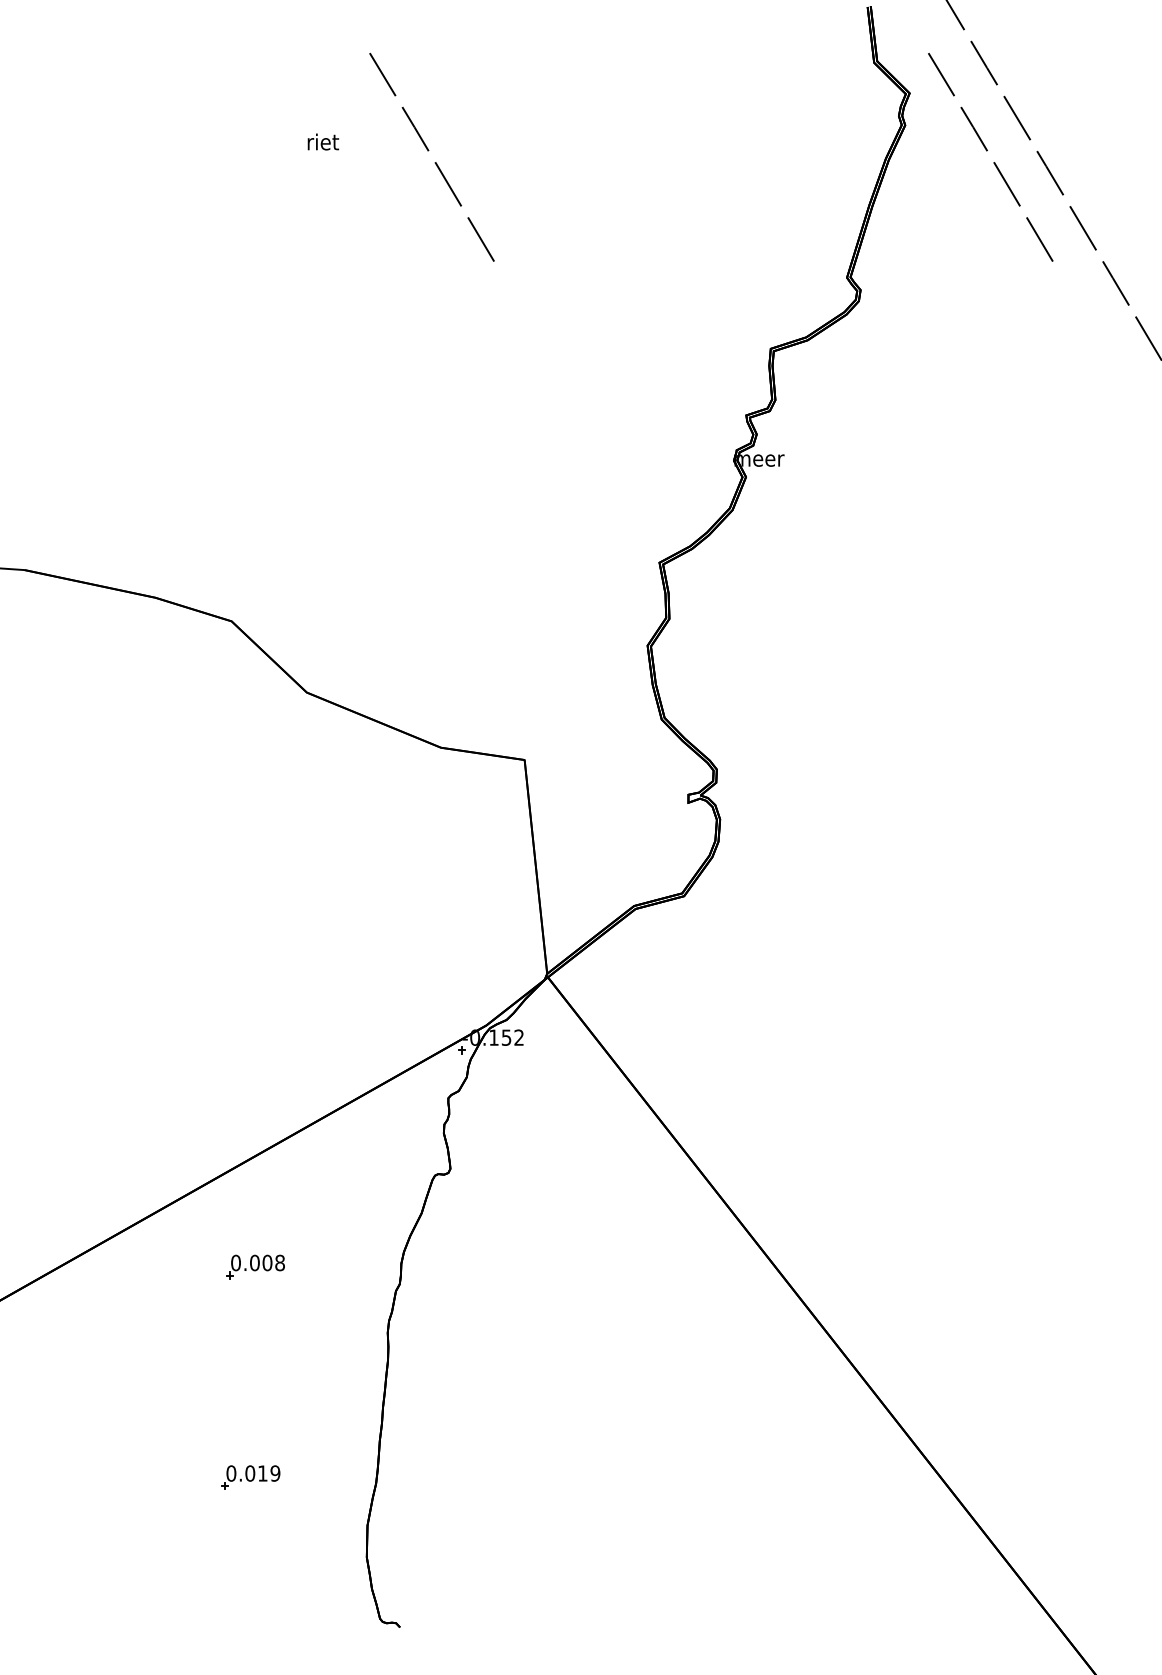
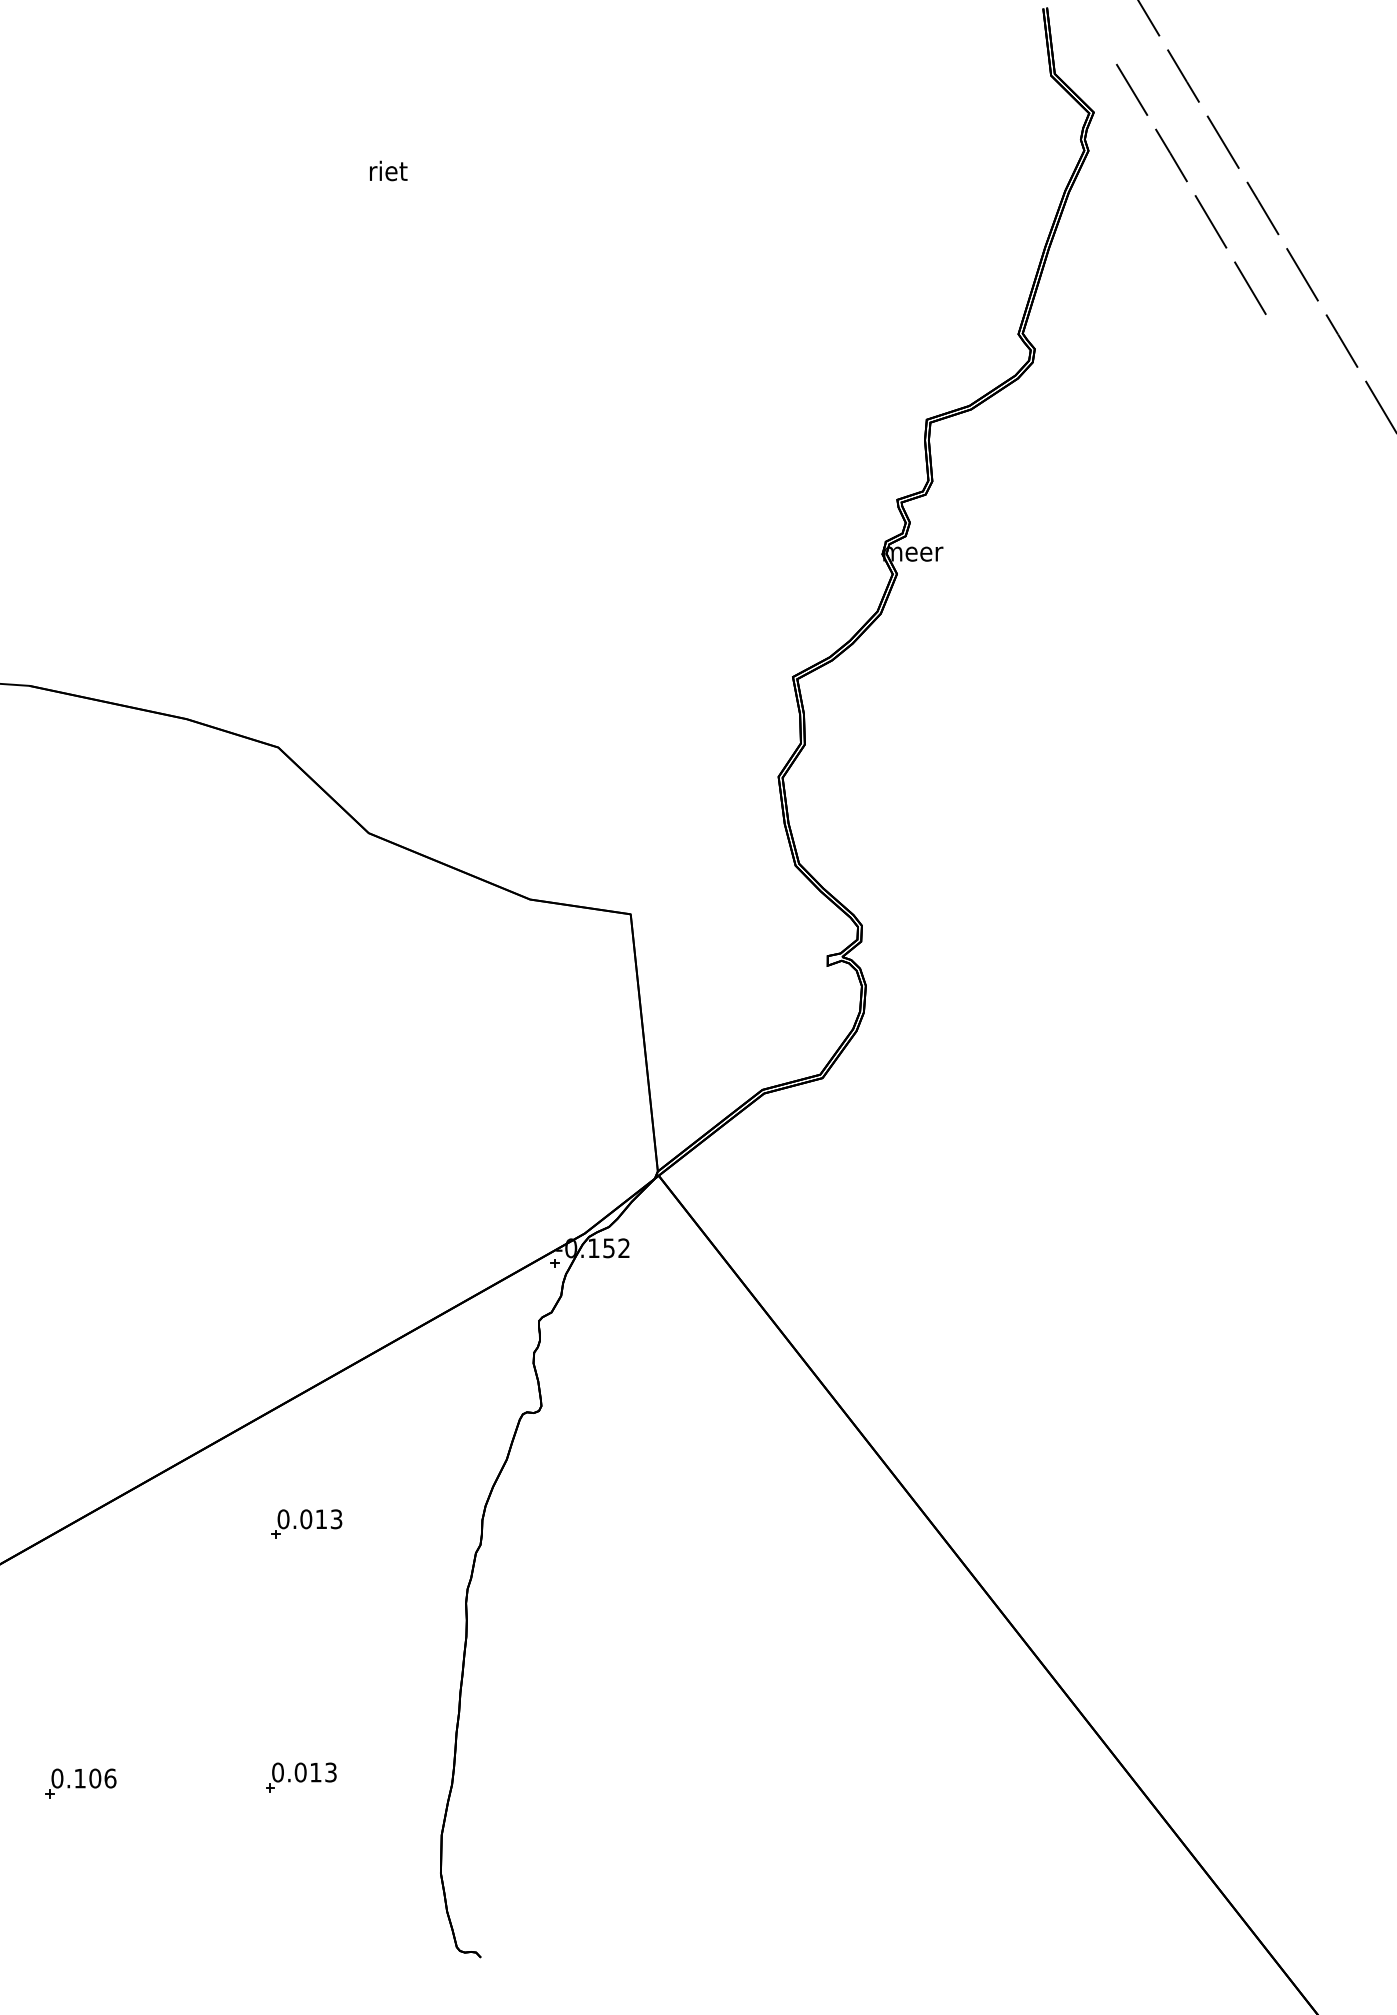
line: (434, 162) -> (522, 195), removed
text: (273, 1263) -> (328, 1519), 0.008 -> 0.013
text: (275, 1473) -> (330, 1772), 0.019 -> 0.013
part: (67, 1482) -> (80, 1783), added

